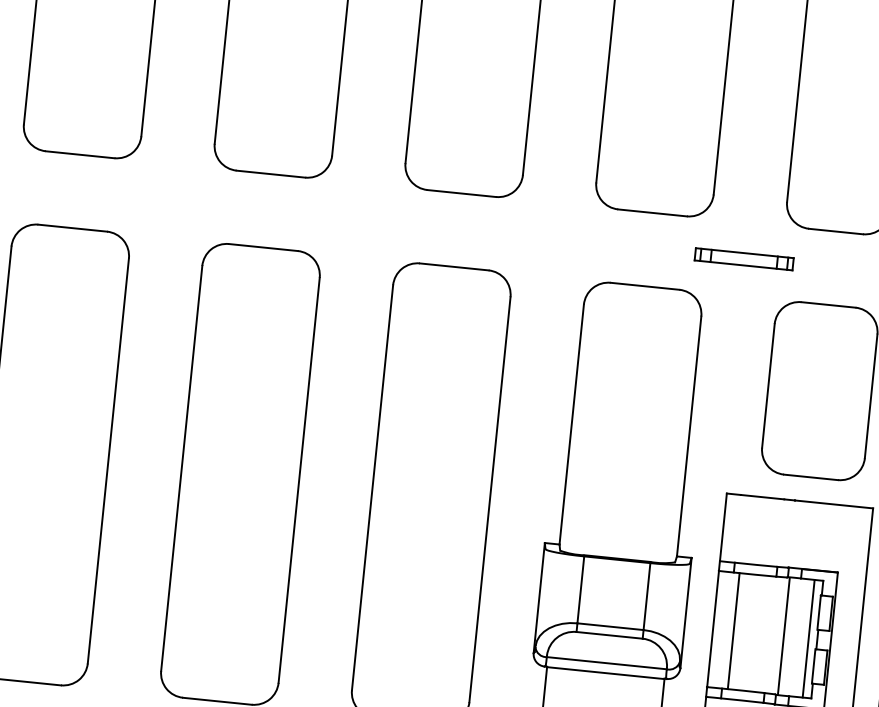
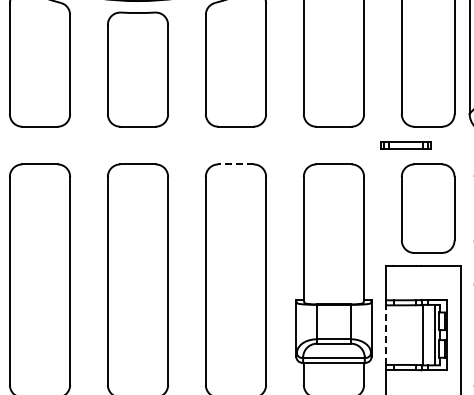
part: (743, 259) -> (405, 145), moved
line: (453, 266) -> (235, 164), solid -> dashed
line: (713, 629) -> (386, 335), solid -> dashed
line: (733, 629) -> (396, 334), removed

